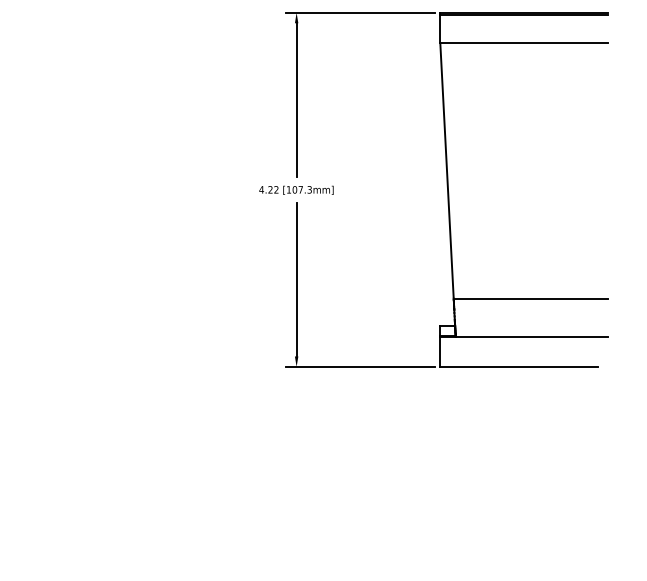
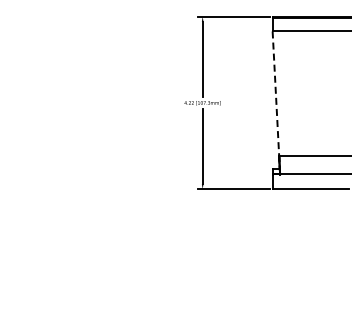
line: (446, 172) -> (275, 94), solid -> dashed

